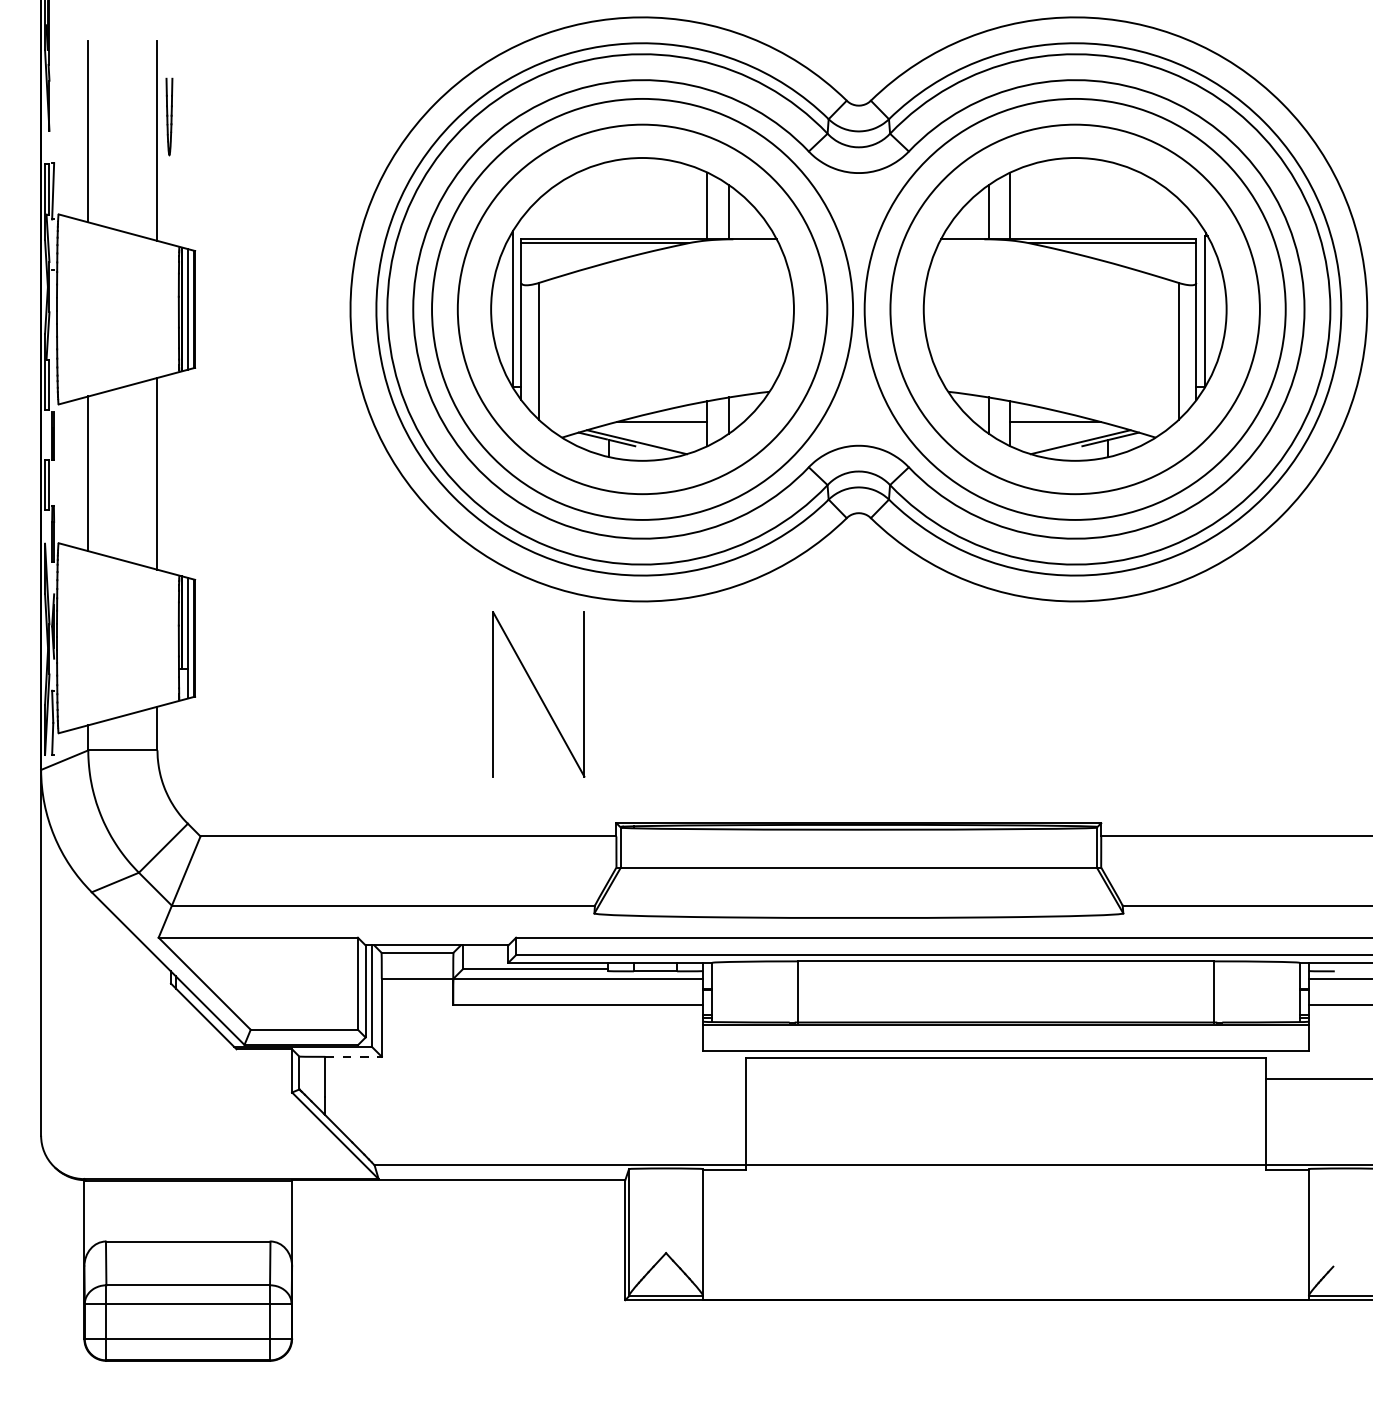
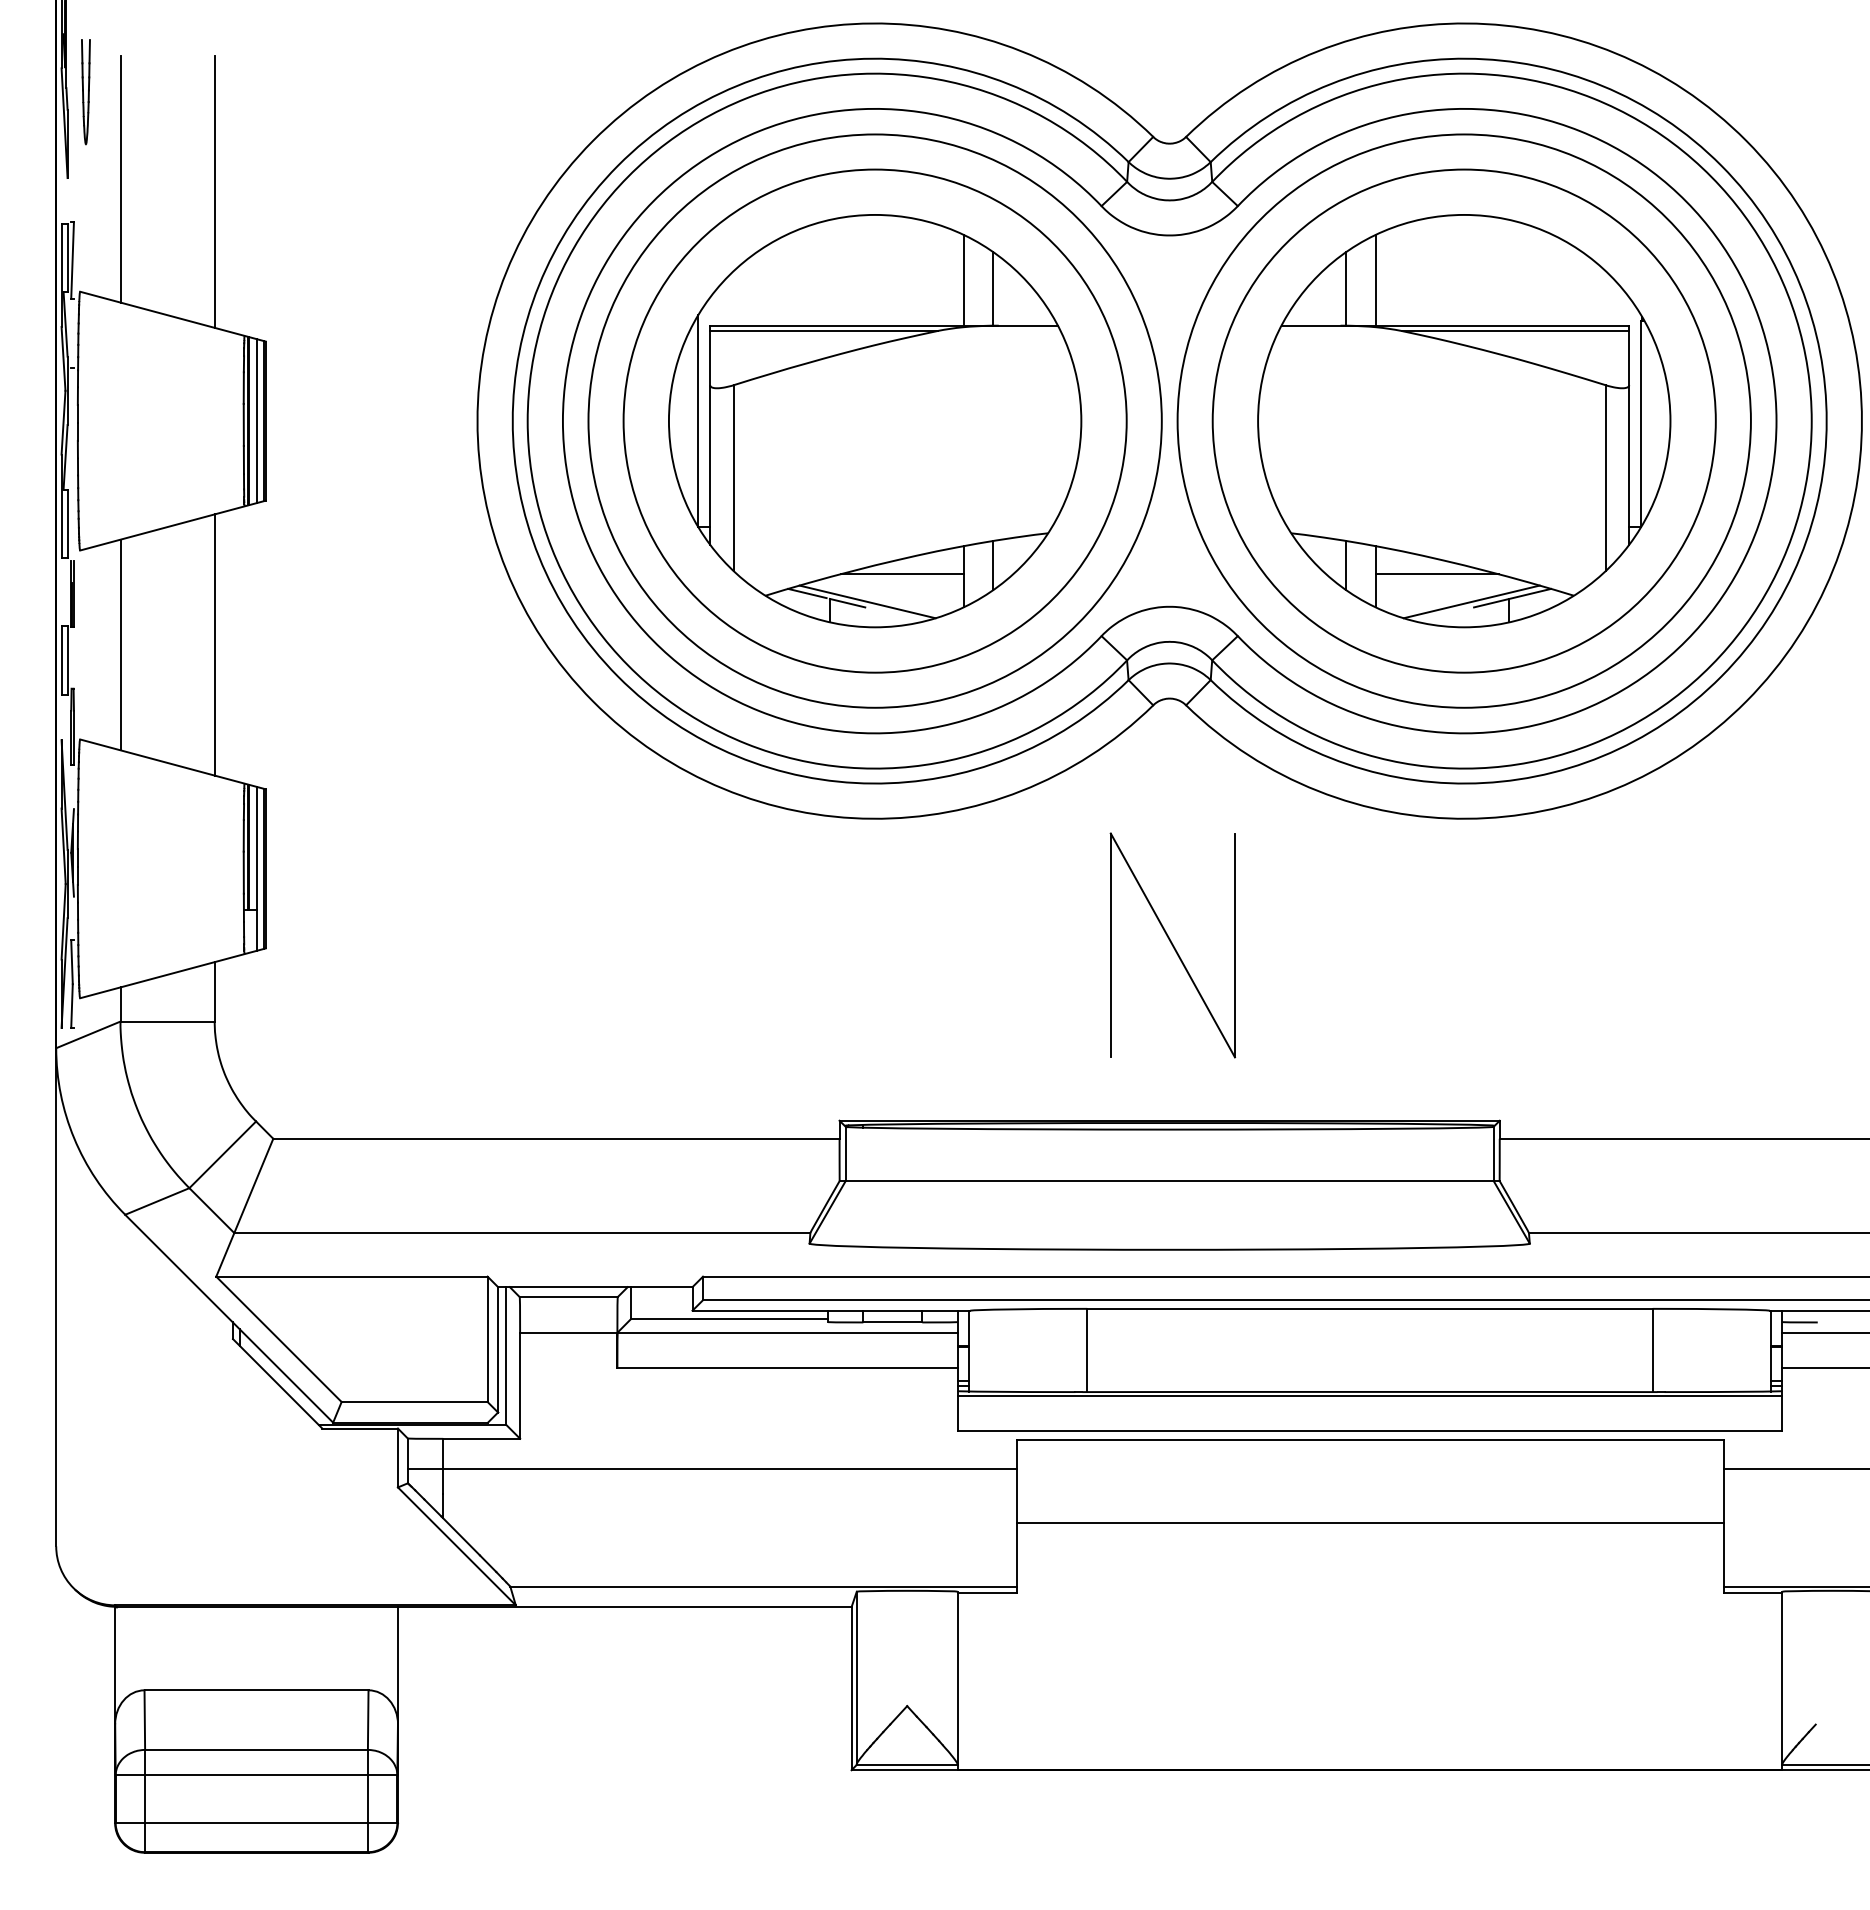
part: (169, 117) -> (85, 92), moved
part: (538, 694) -> (1172, 945), moved
line: (354, 1056) -> (482, 1438), dashed -> solid
line: (522, 1078) -> (711, 1468), added
line: (1005, 1165) -> (1369, 1522), moved

